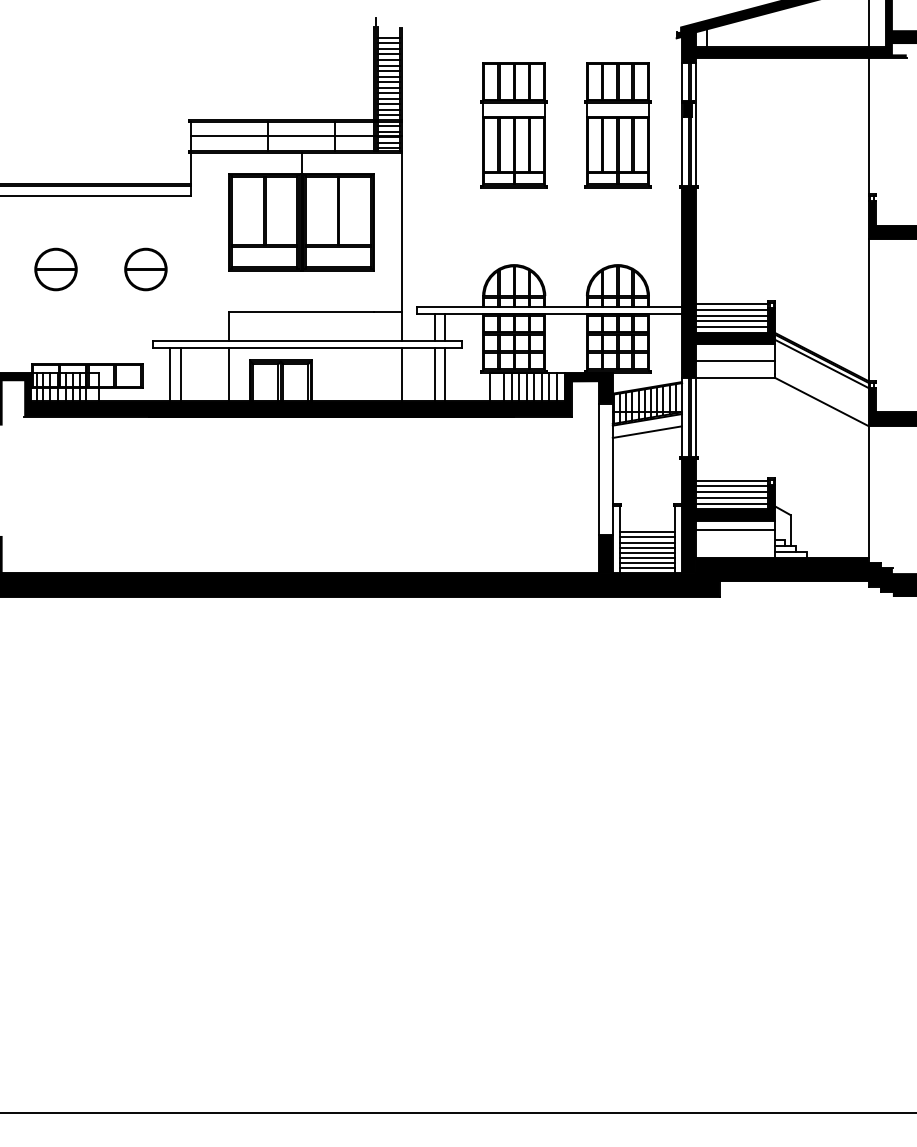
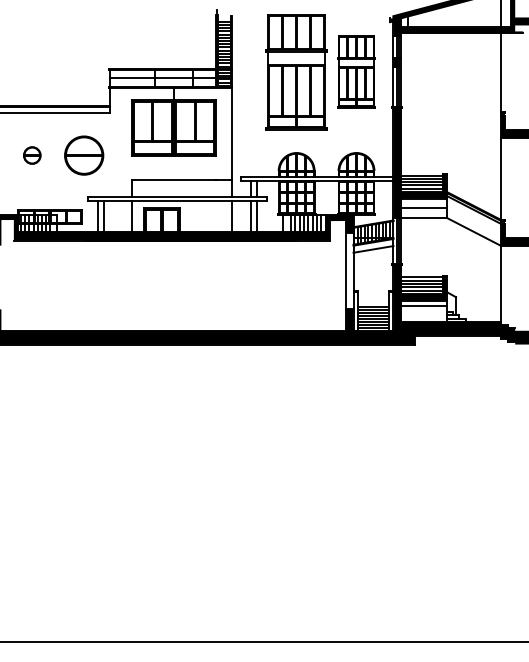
part: (513, 123) -> (296, 71), size x1.6
part: (56, 269) -> (32, 155), size x0.7
part: (144, 269) -> (83, 155), size x1.6

